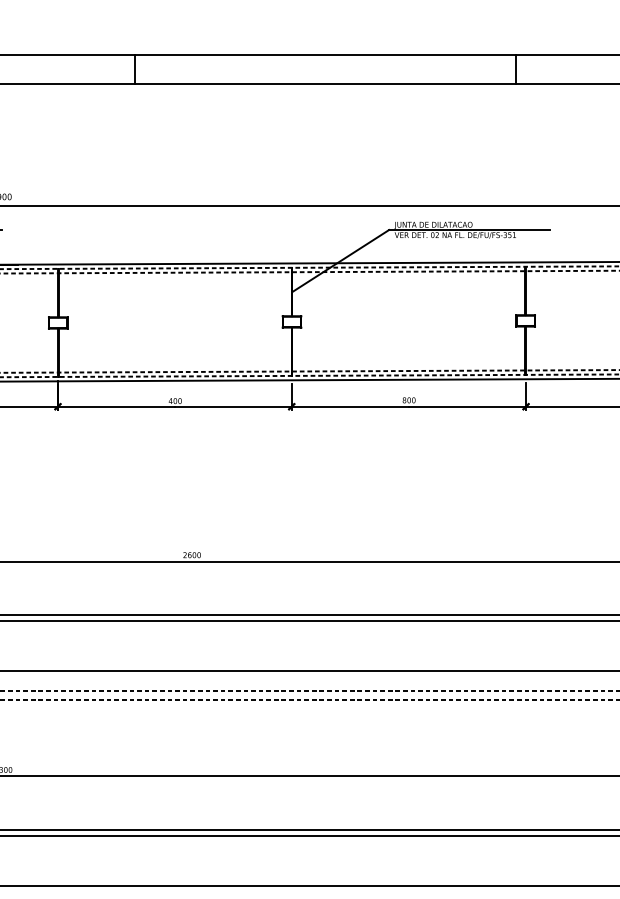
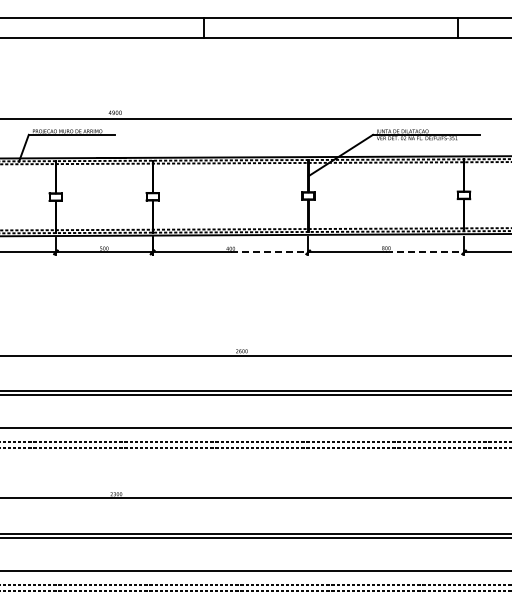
line: (233, 406) -> (269, 252), solid -> dashed
line: (467, 406) -> (425, 252), solid -> dashed

